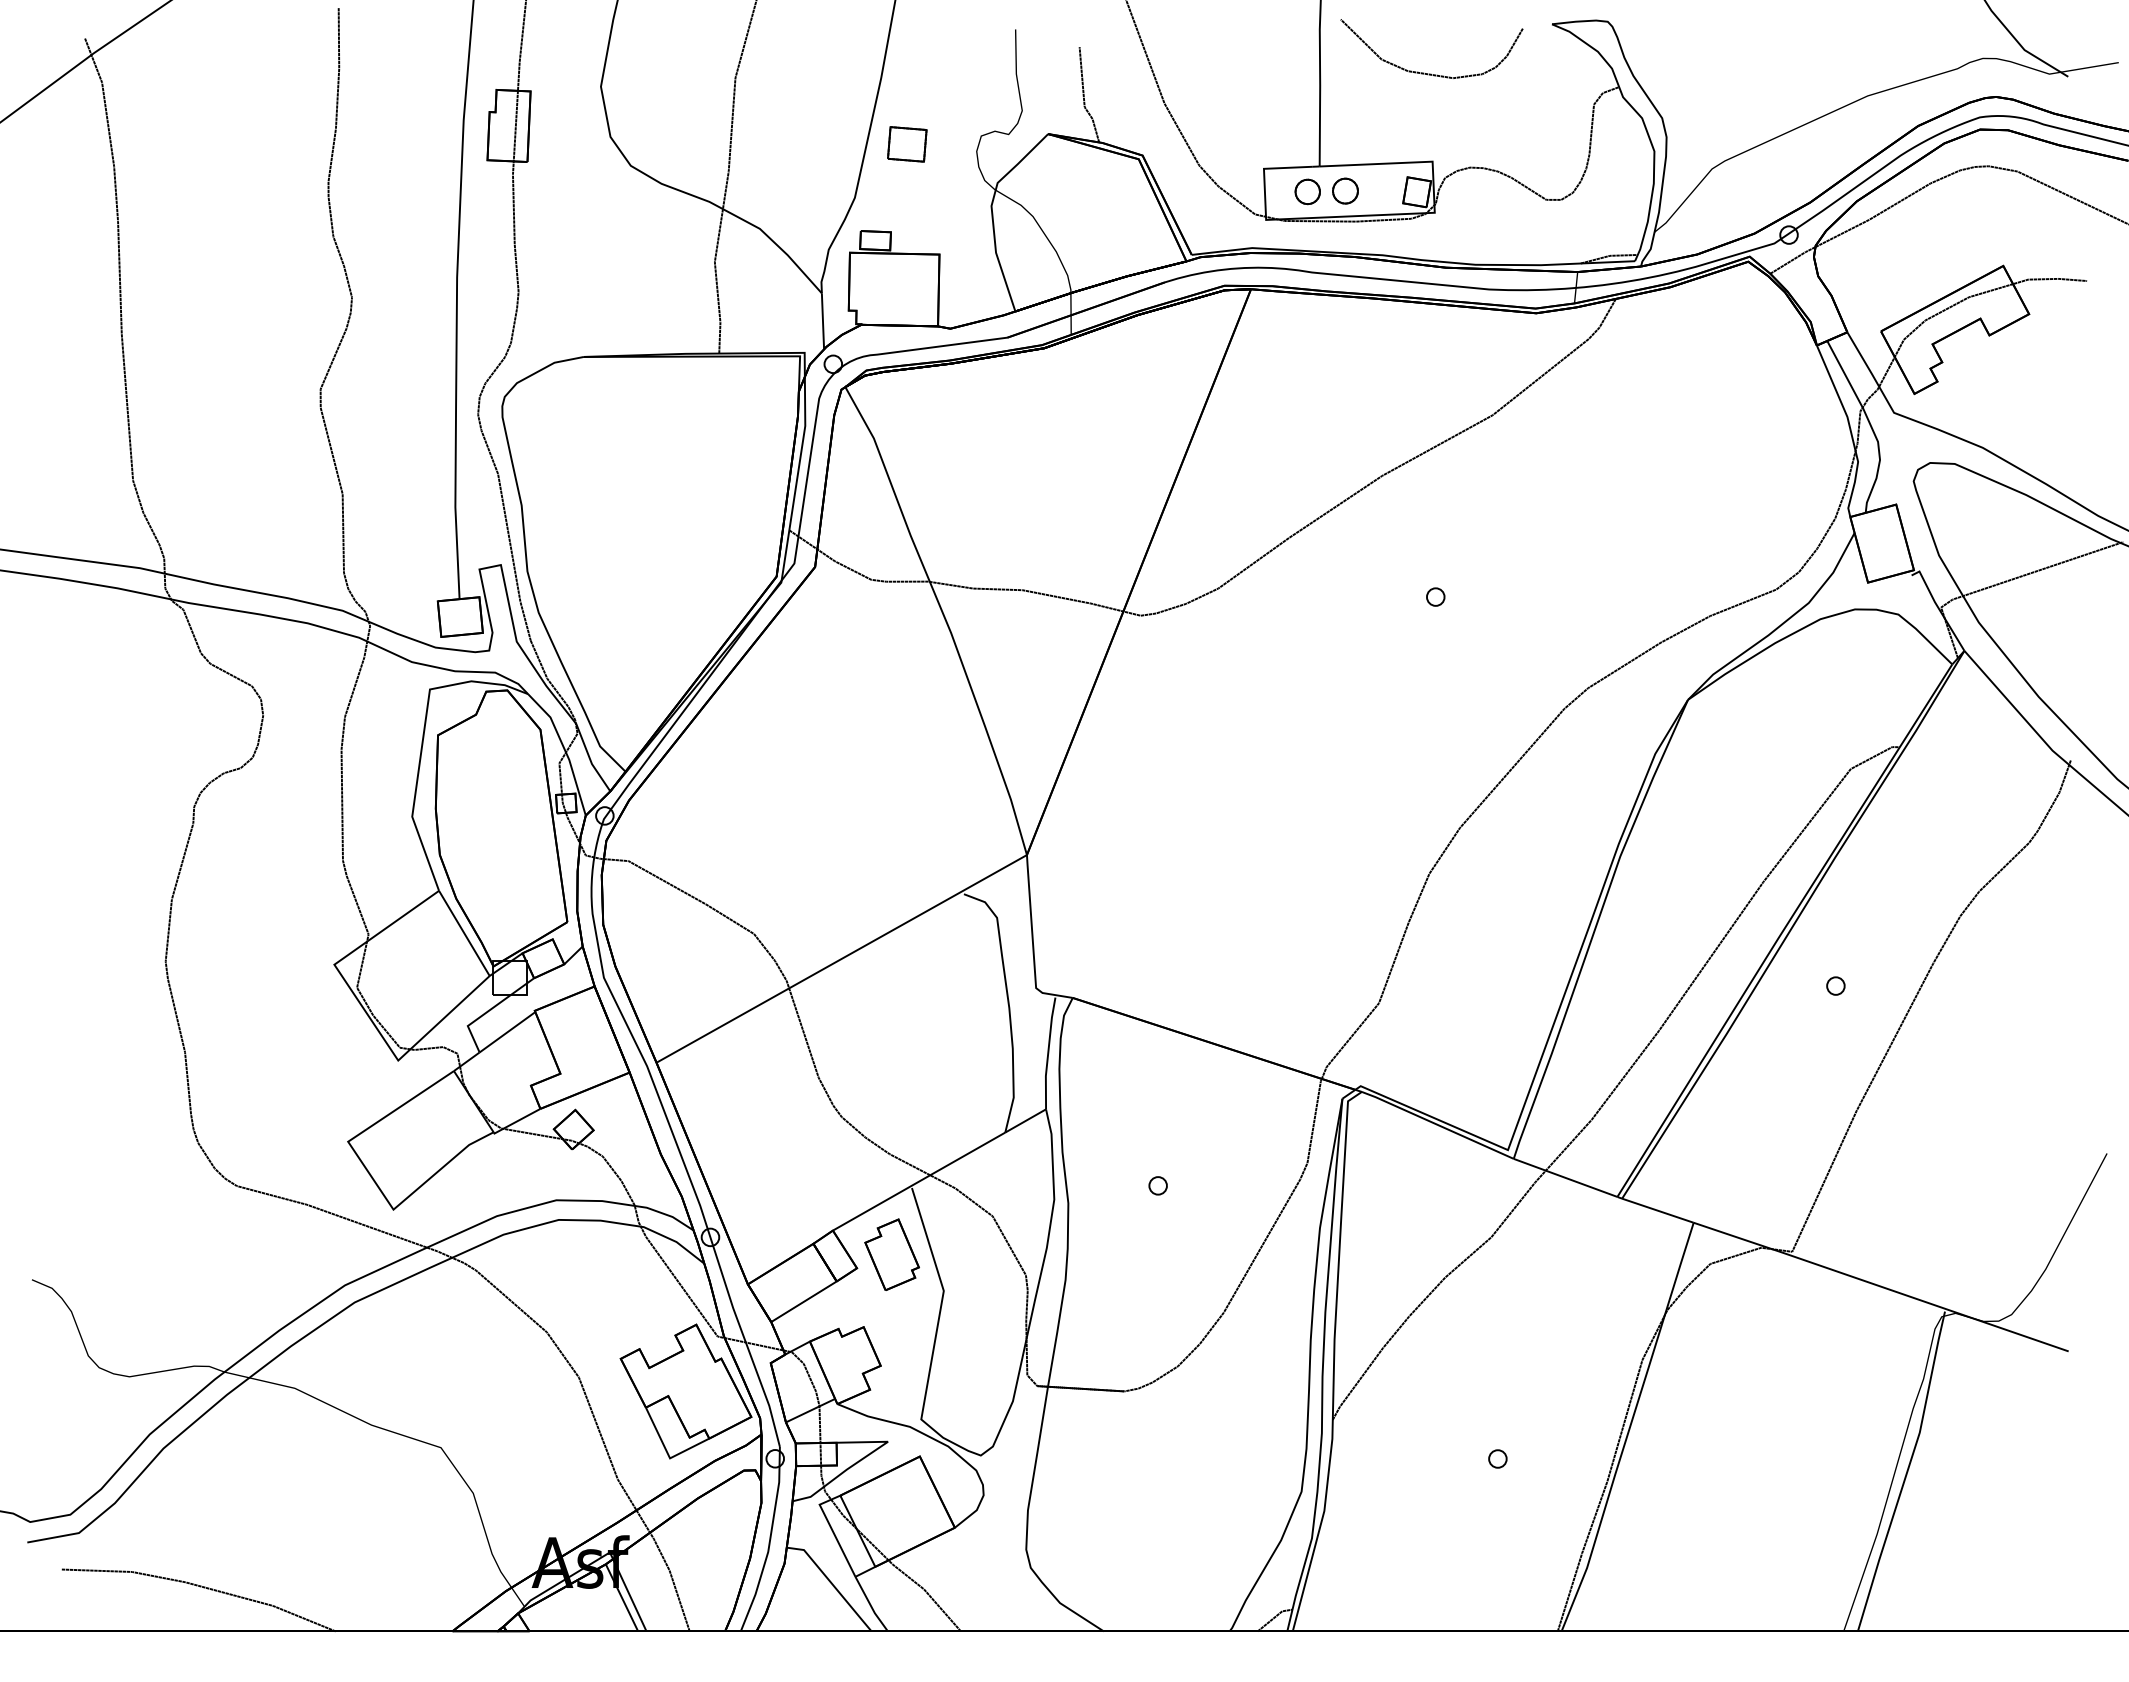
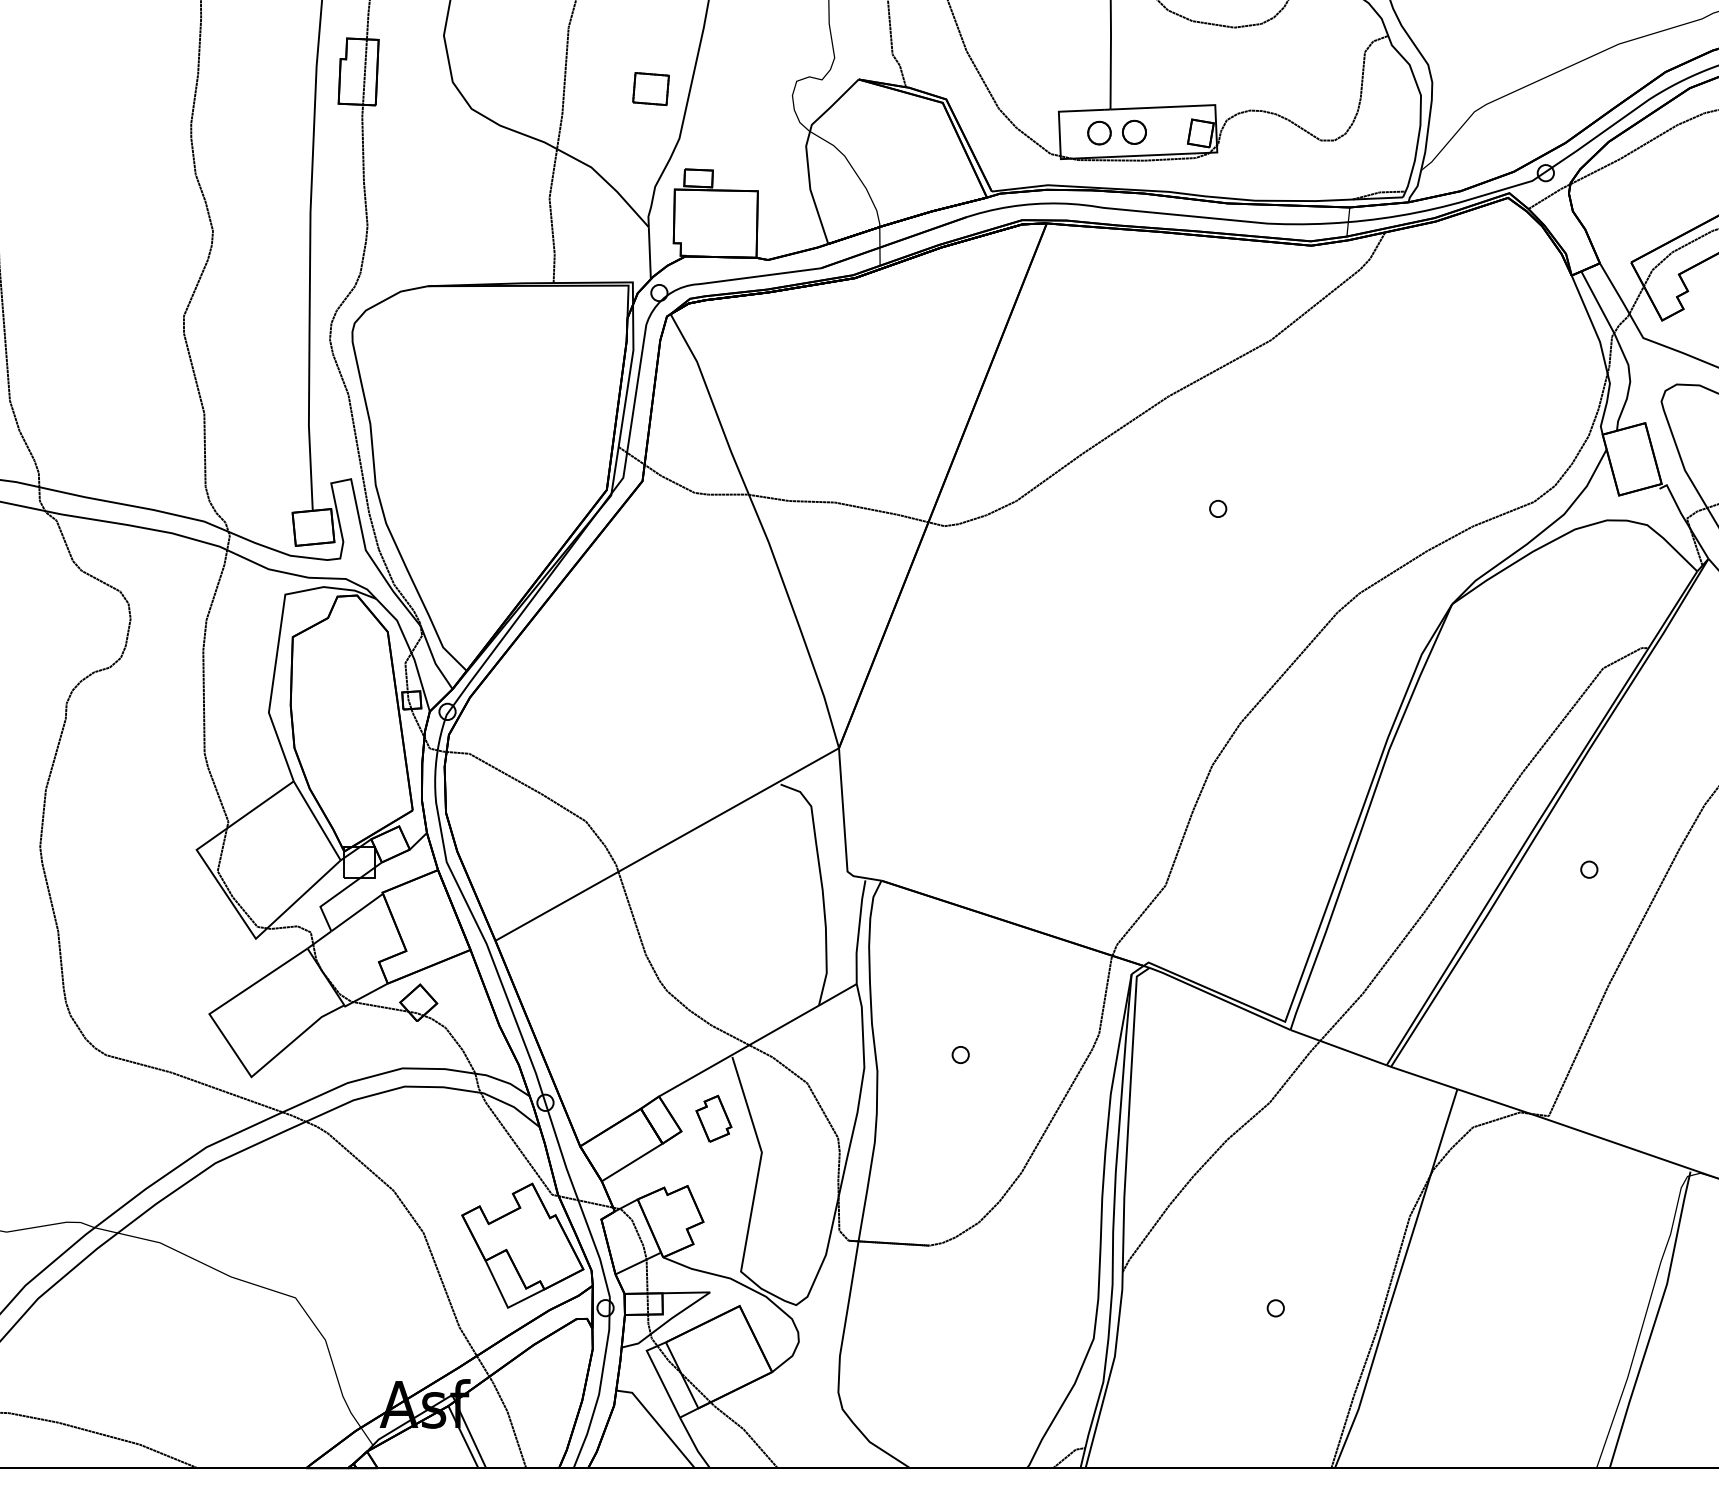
part: (907, 144) -> (651, 89), moved
part: (891, 1254) -> (713, 1118), size x0.7

